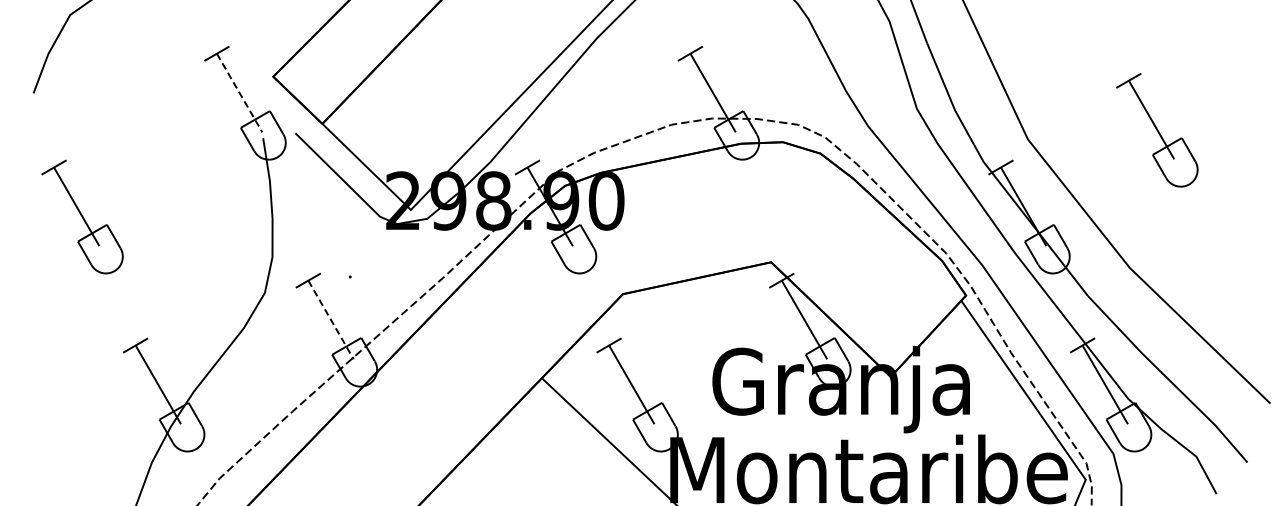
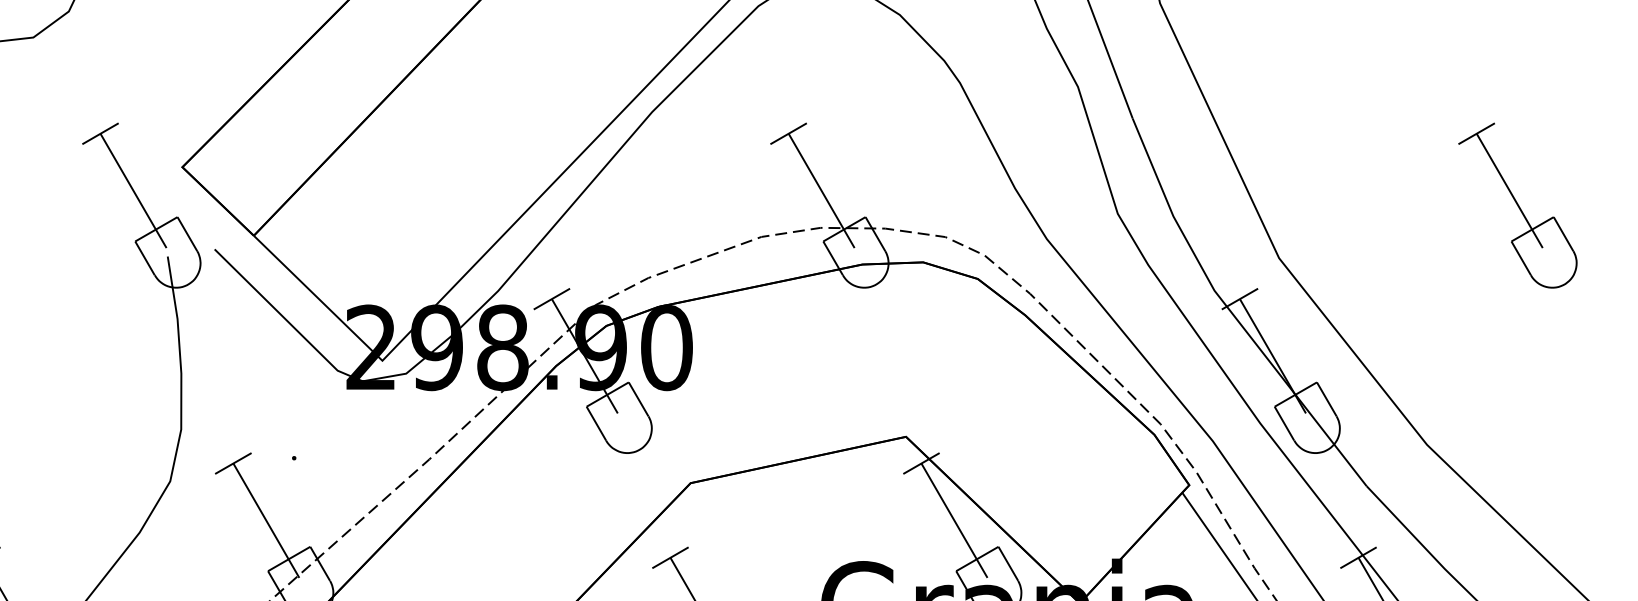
line: (239, 93) -> (133, 191), dashed -> solid
part: (1157, 130) -> (1518, 206), moved
line: (331, 320) -> (267, 521), dashed -> solid

